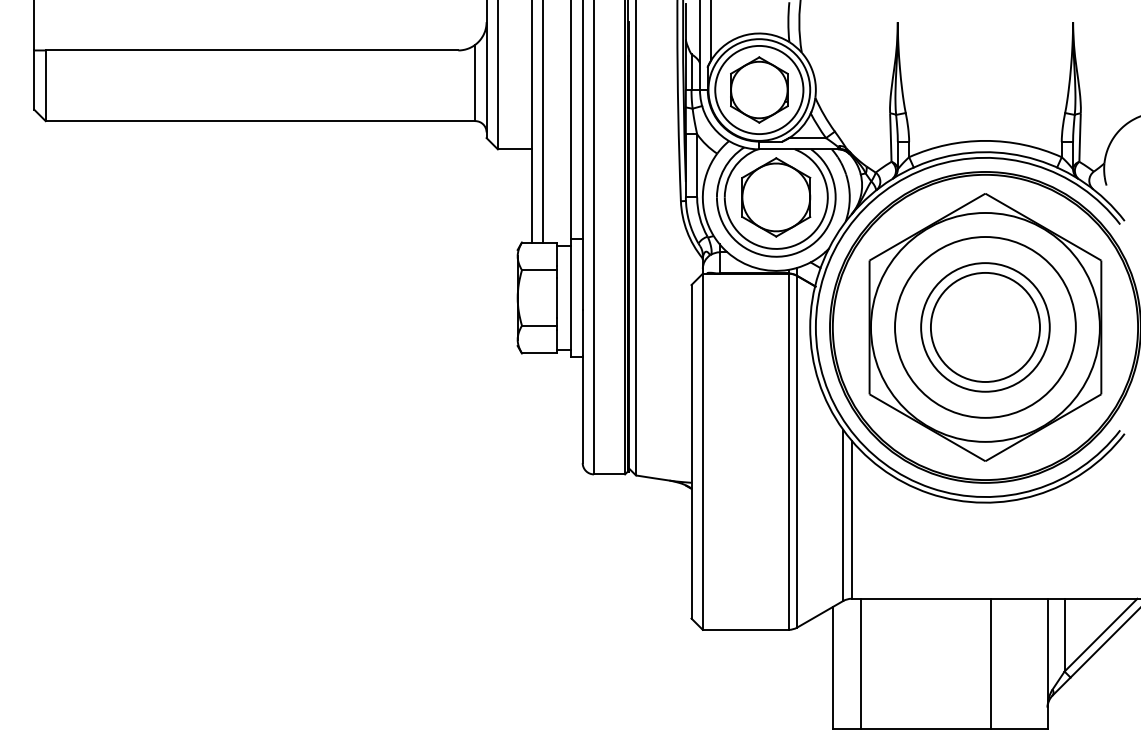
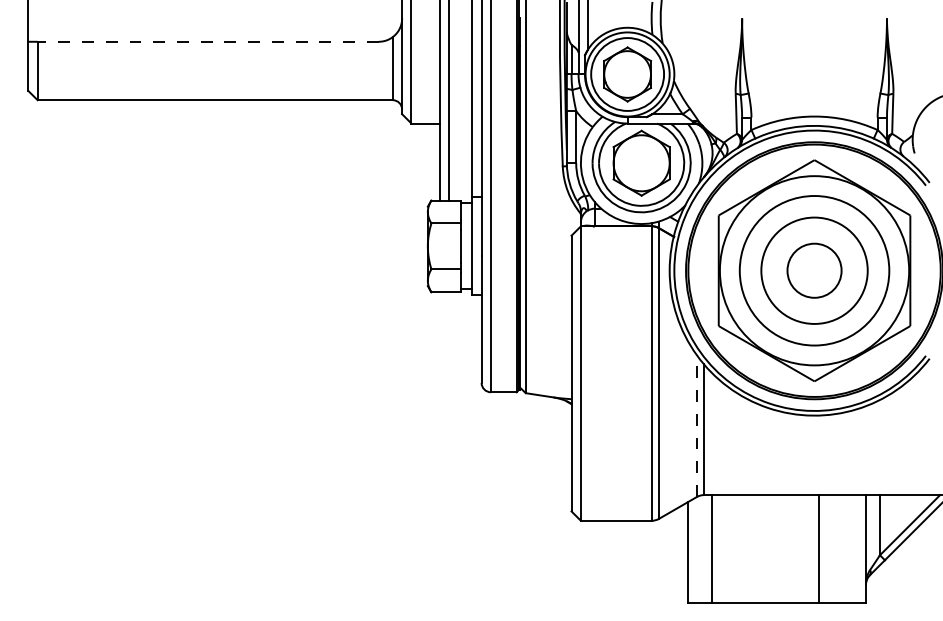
line: (252, 50) -> (208, 41), solid -> dashed
circle: (985, 327) -> (814, 270), size x0.6
line: (842, 515) -> (696, 426), solid -> dashed

